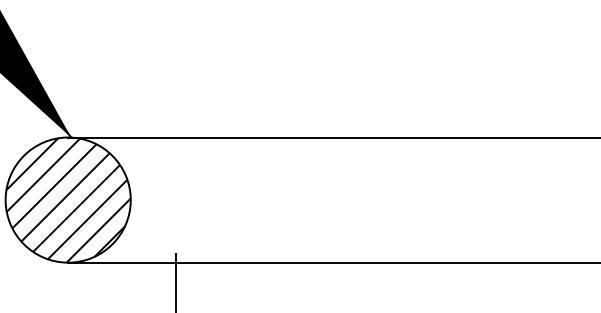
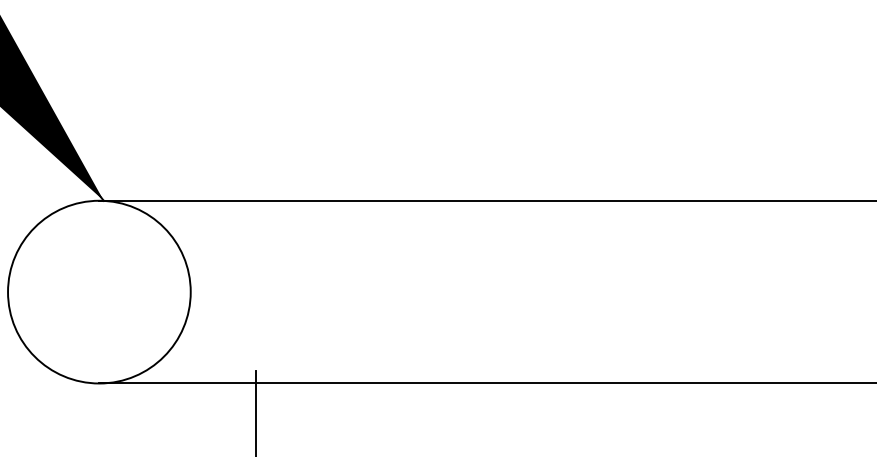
hatch: (68, 200) -> (99, 292), removed

